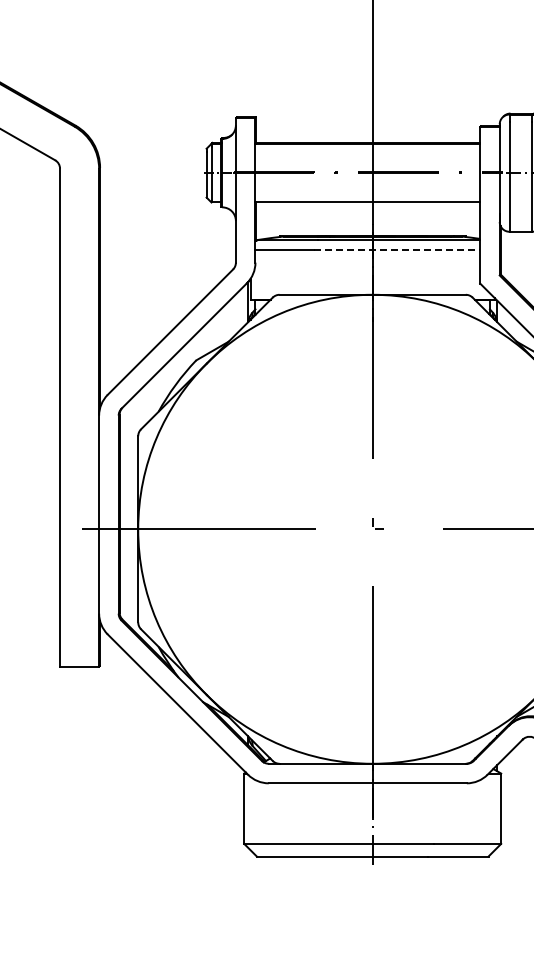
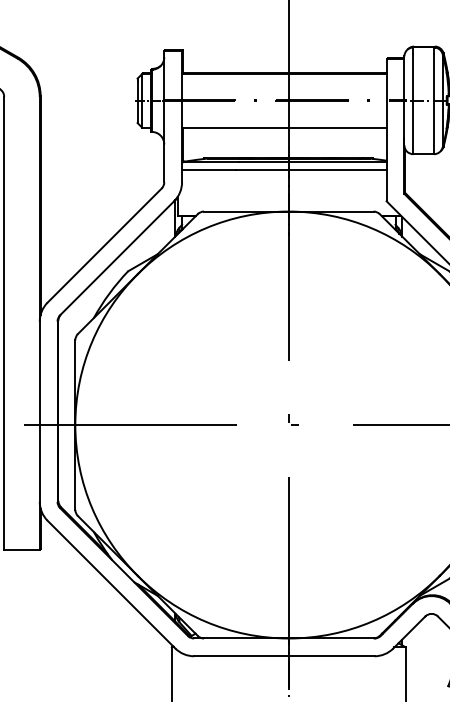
line: (397, 249) -> (311, 170), dashed -> solid

